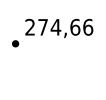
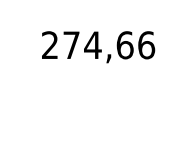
part: (15, 43) -> (25, 72), removed

